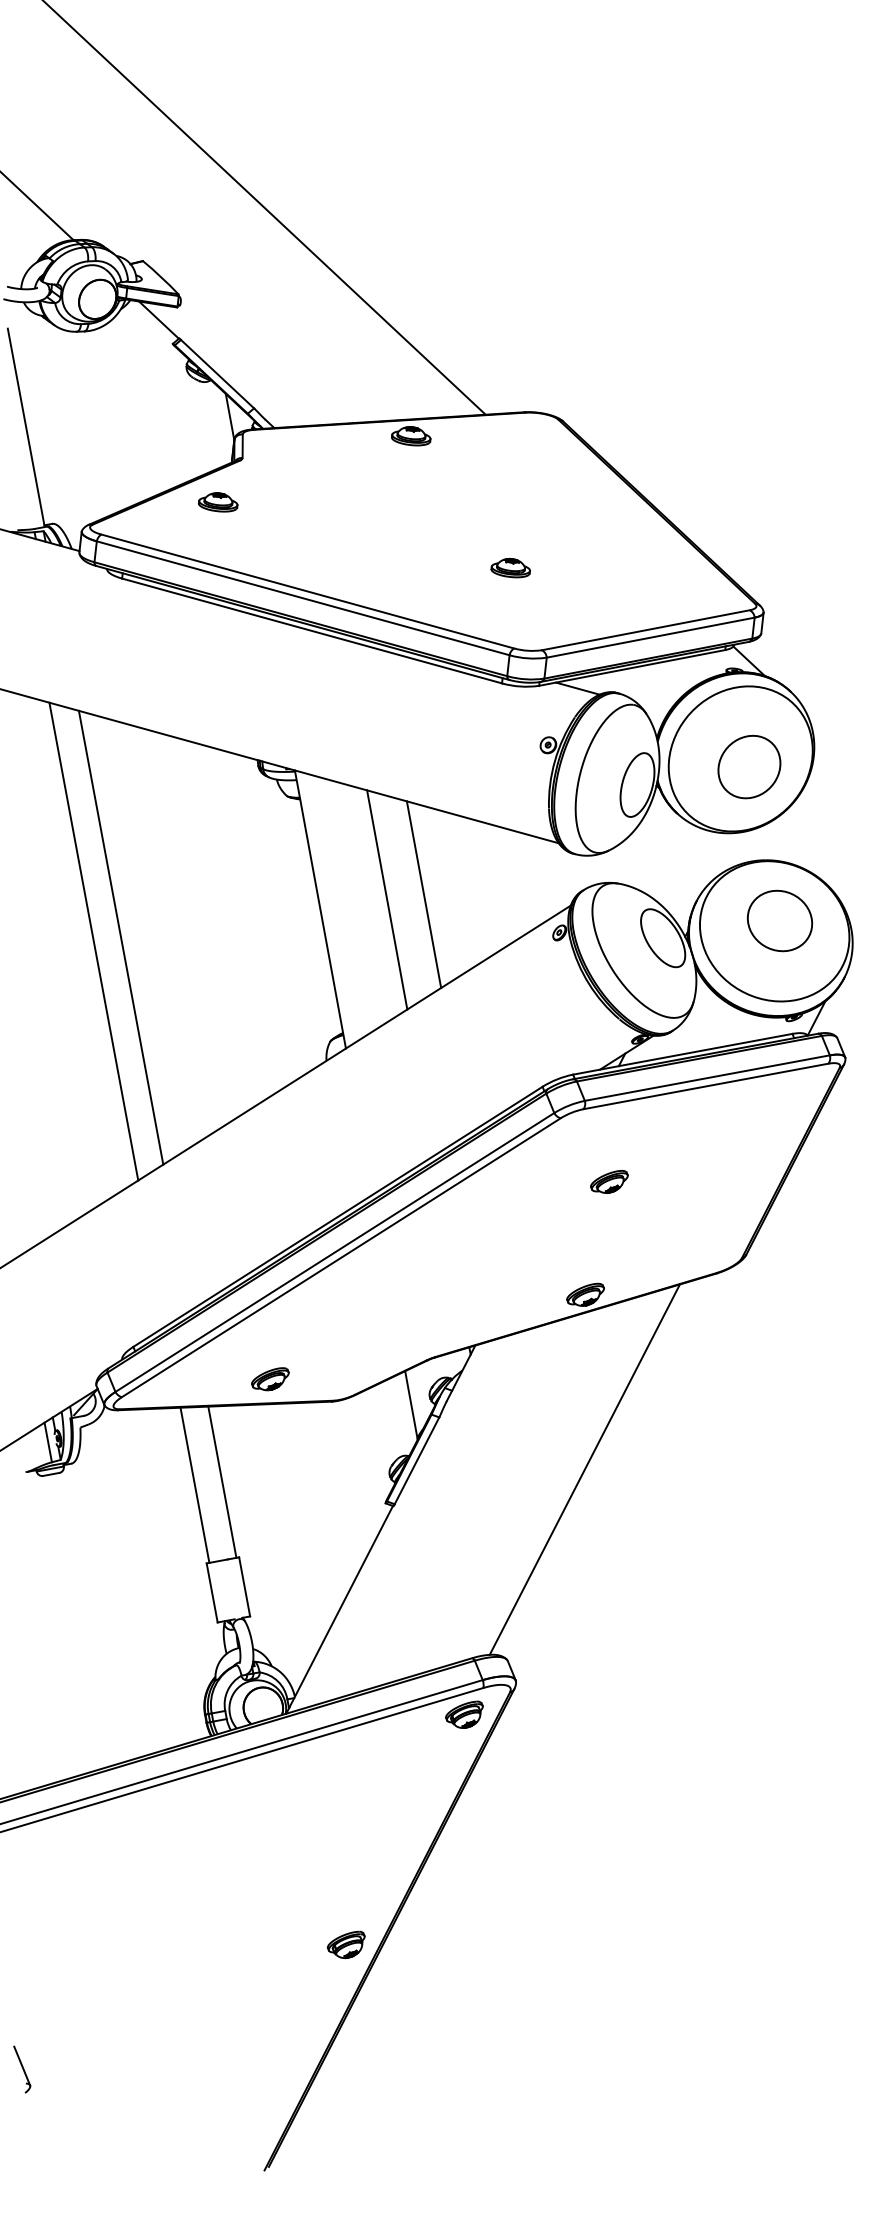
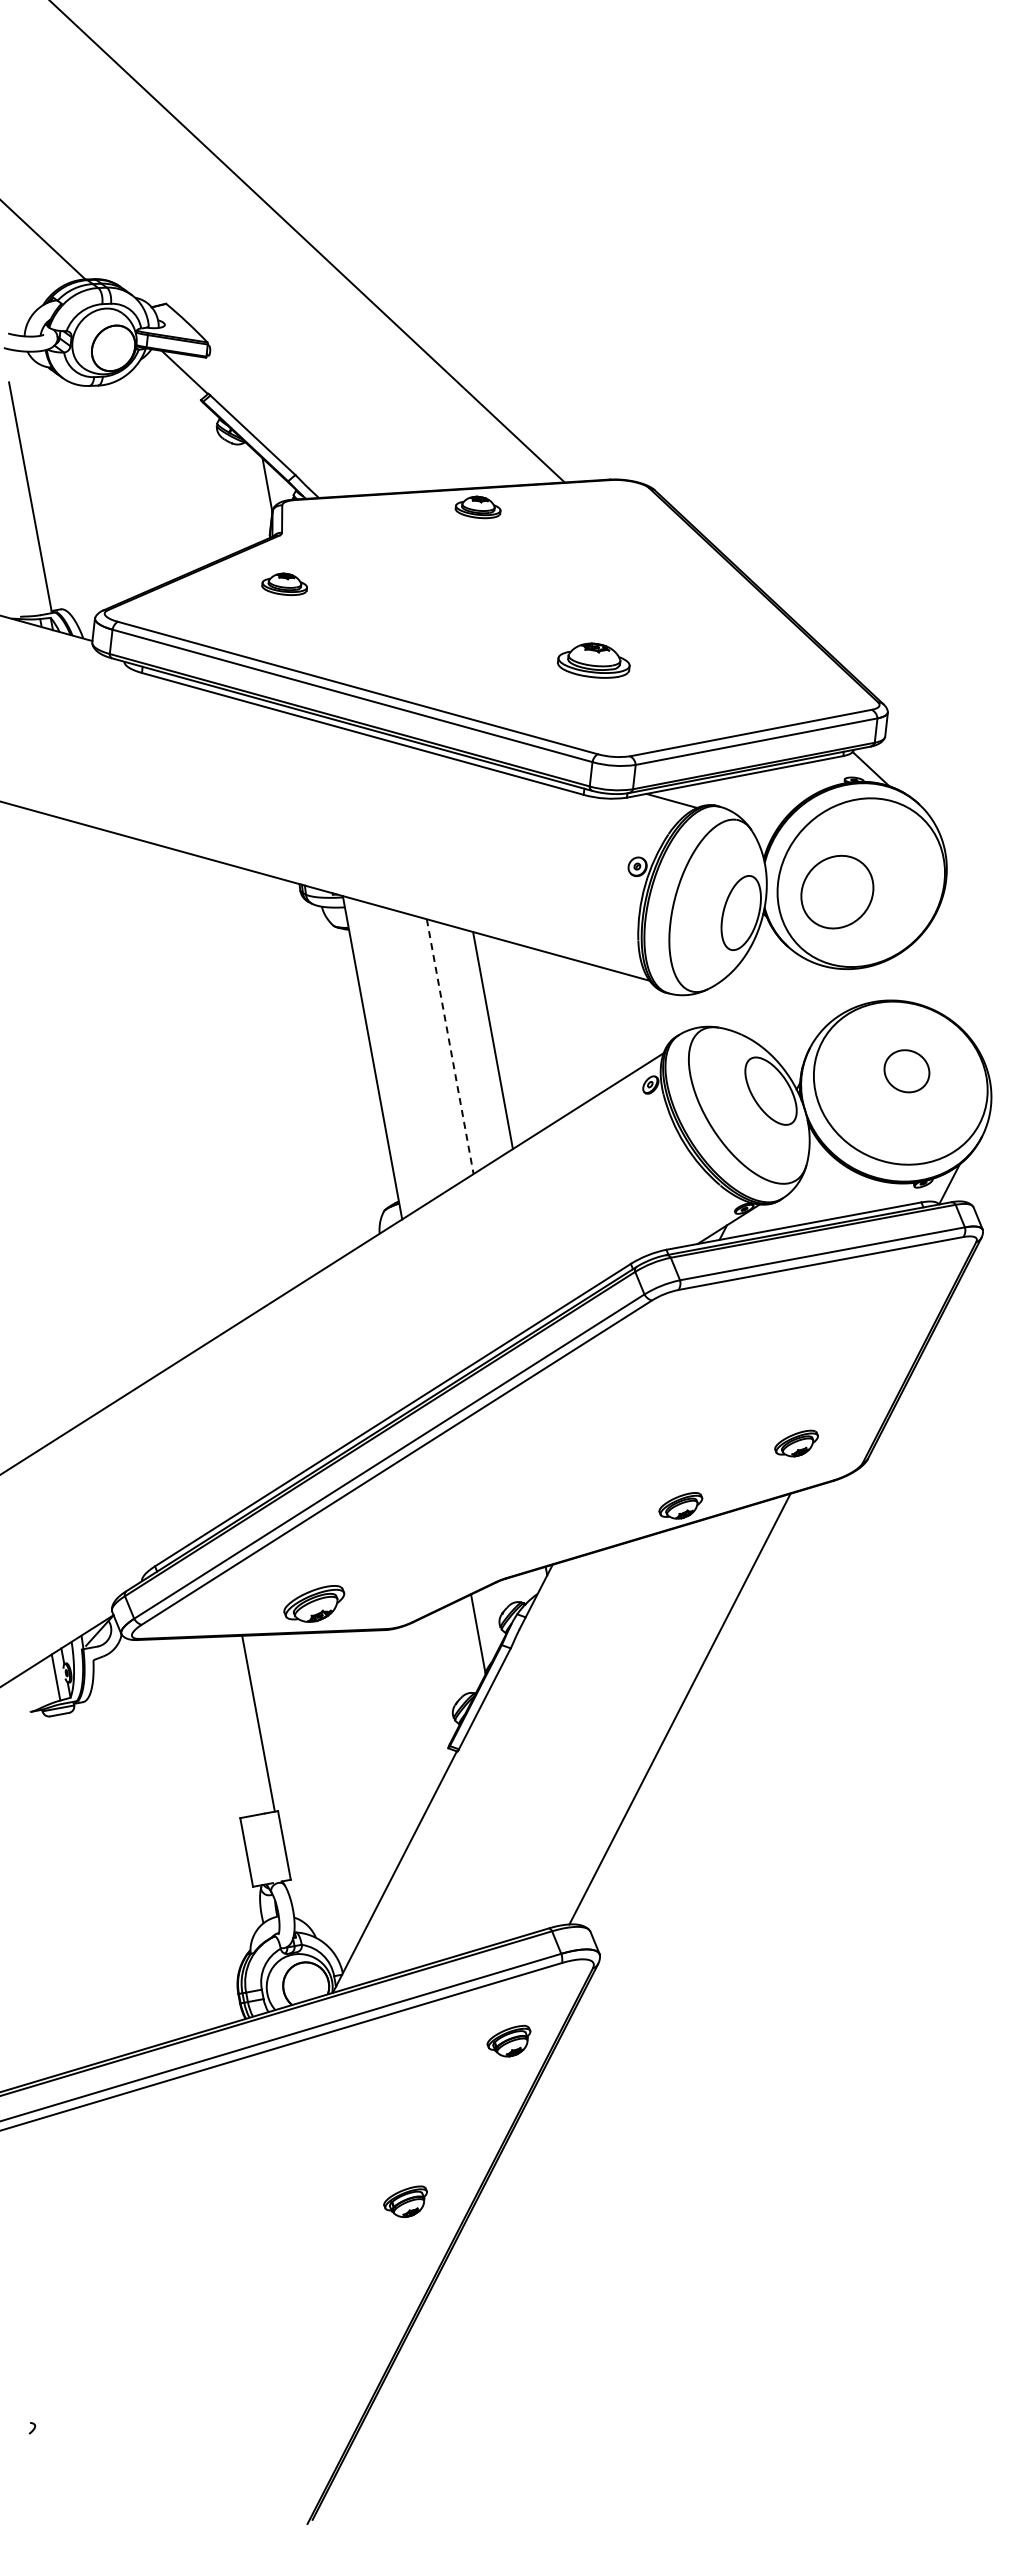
part: (218, 501) -> (284, 583), moved
part: (510, 567) -> (593, 660), size x1.6
part: (749, 766) -> (837, 891), moved
line: (387, 899) -> (450, 1046), solid -> dashed
part: (779, 921) -> (906, 1071), size x0.6
line: (120, 937) -> (140, 1090), removed
line: (93, 941) -> (108, 1094), removed
part: (609, 1181) -> (796, 1443), moved
part: (270, 1378) -> (314, 1603), size x1.4
line: (194, 1485) -> (226, 1727), removed
part: (464, 1714) -> (508, 2040), moved
part: (346, 1944) -> (405, 2201), moved
line: (21, 2065) -> (25, 2402), removed

